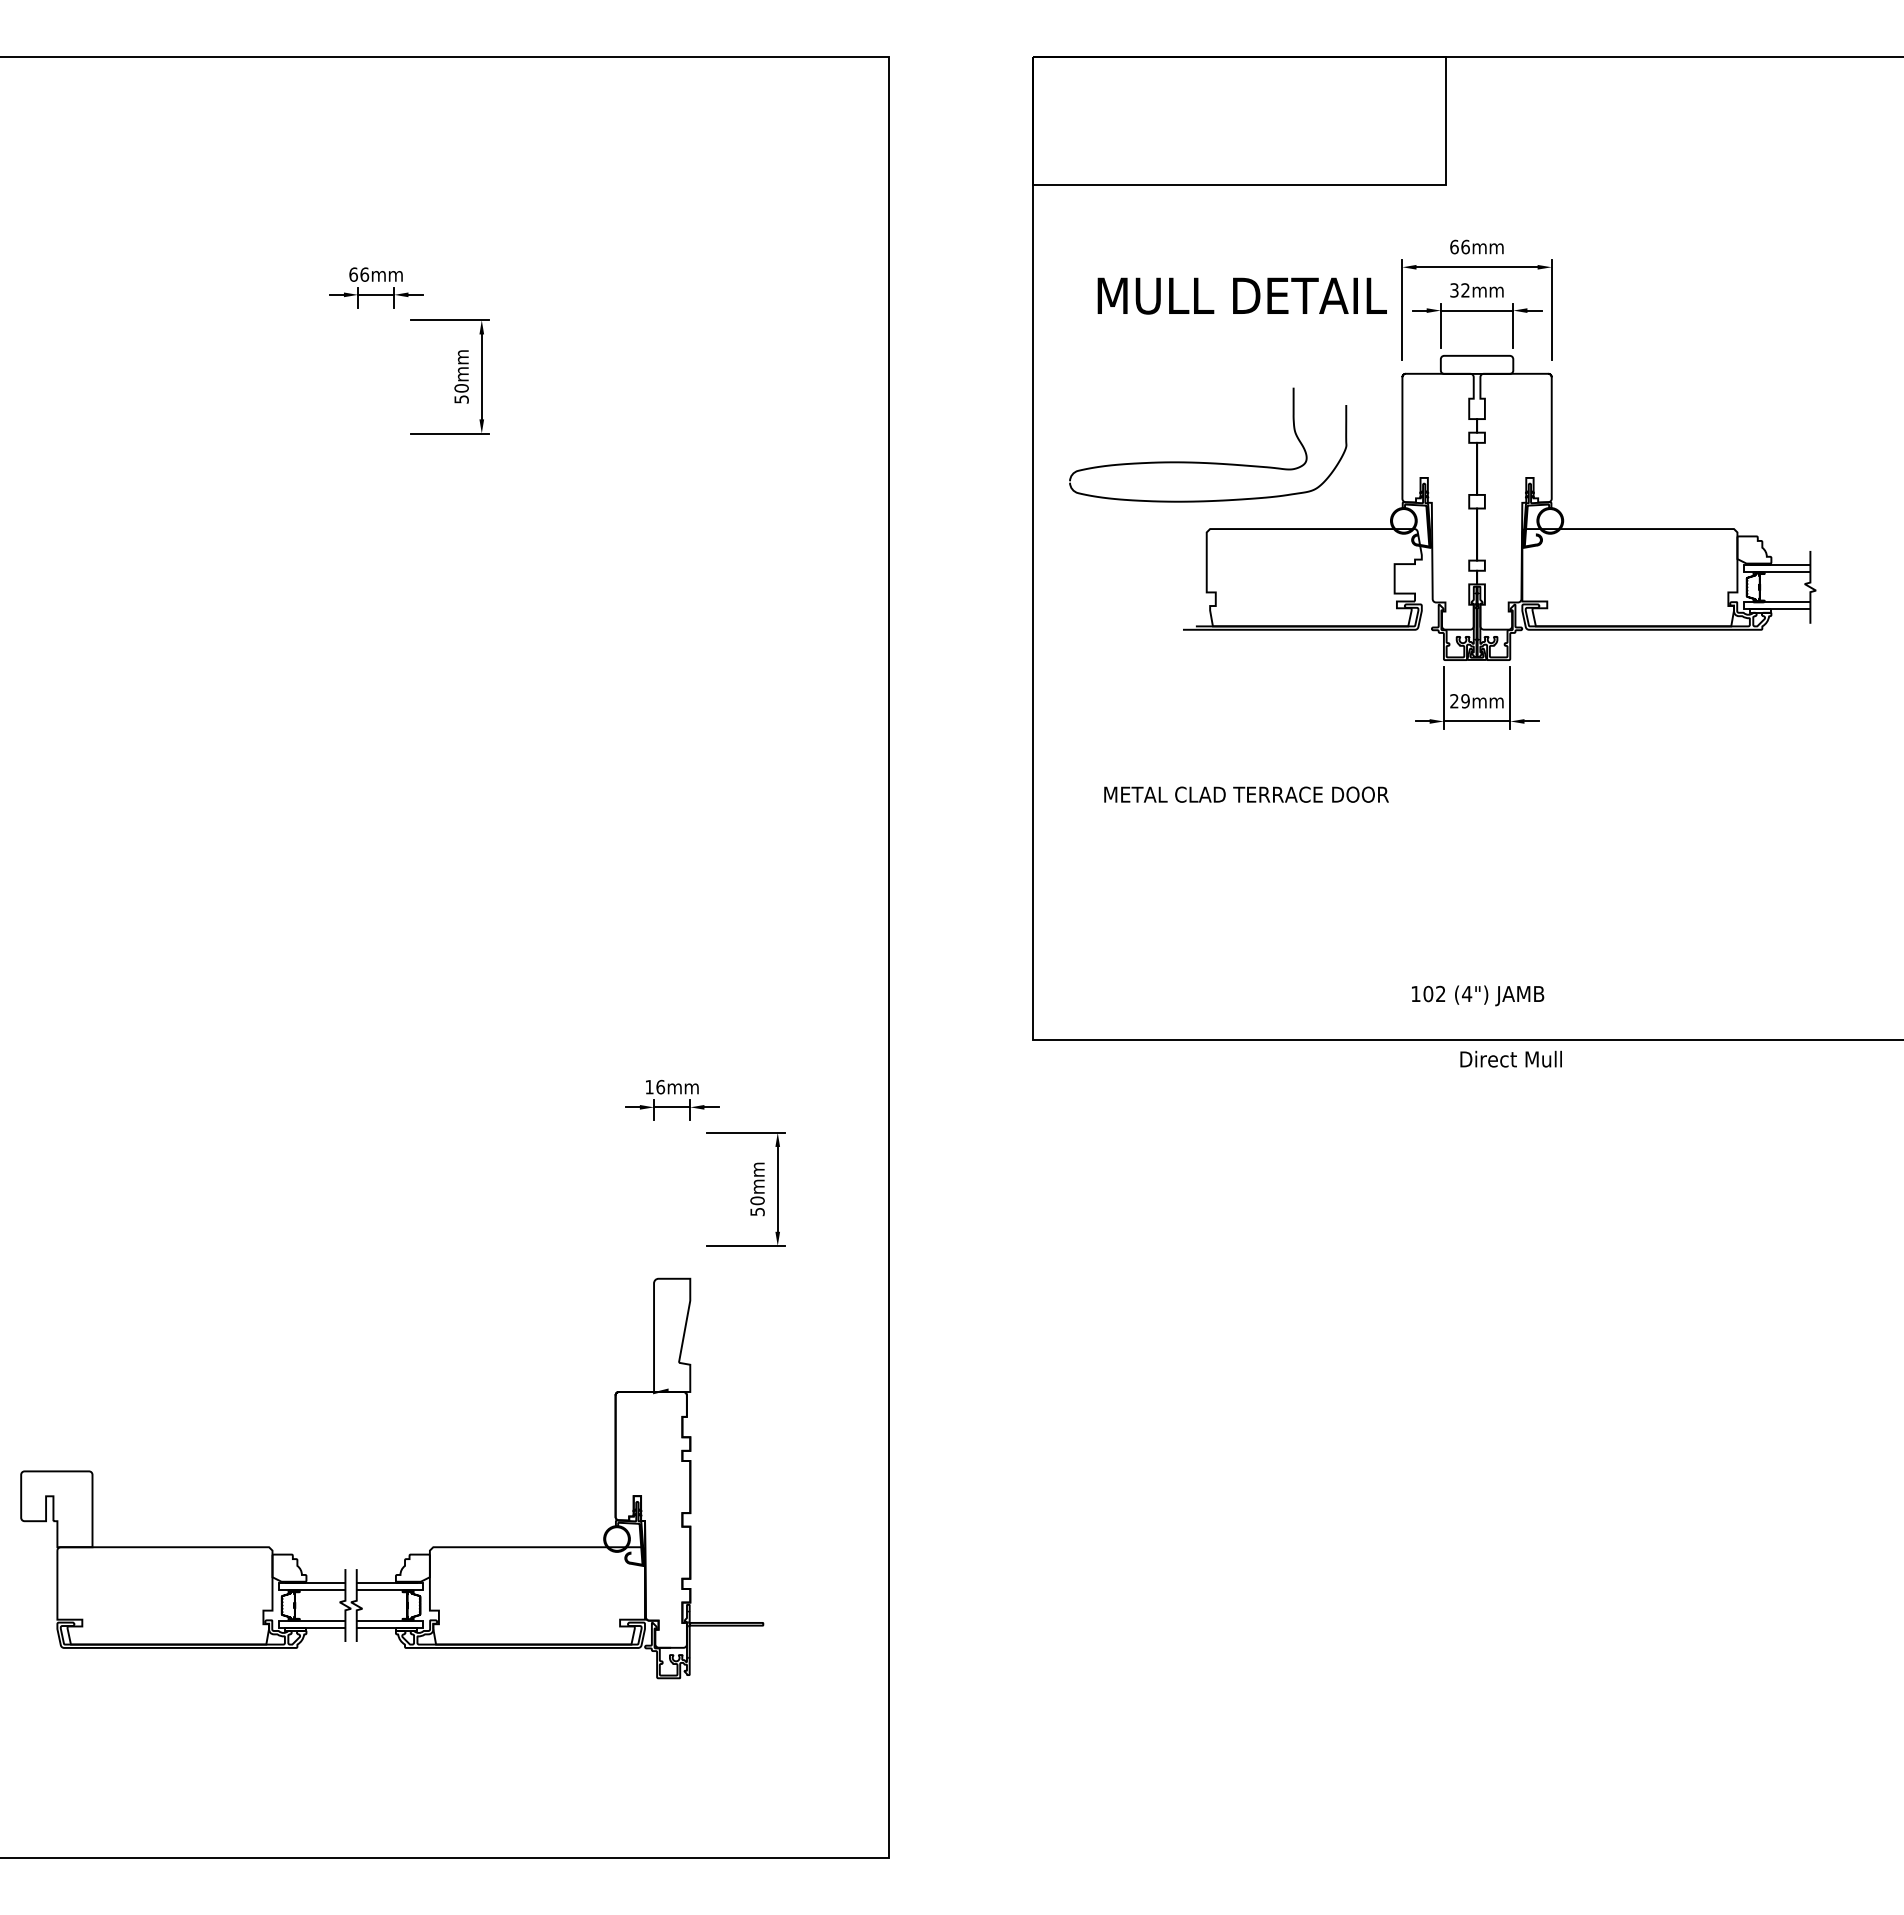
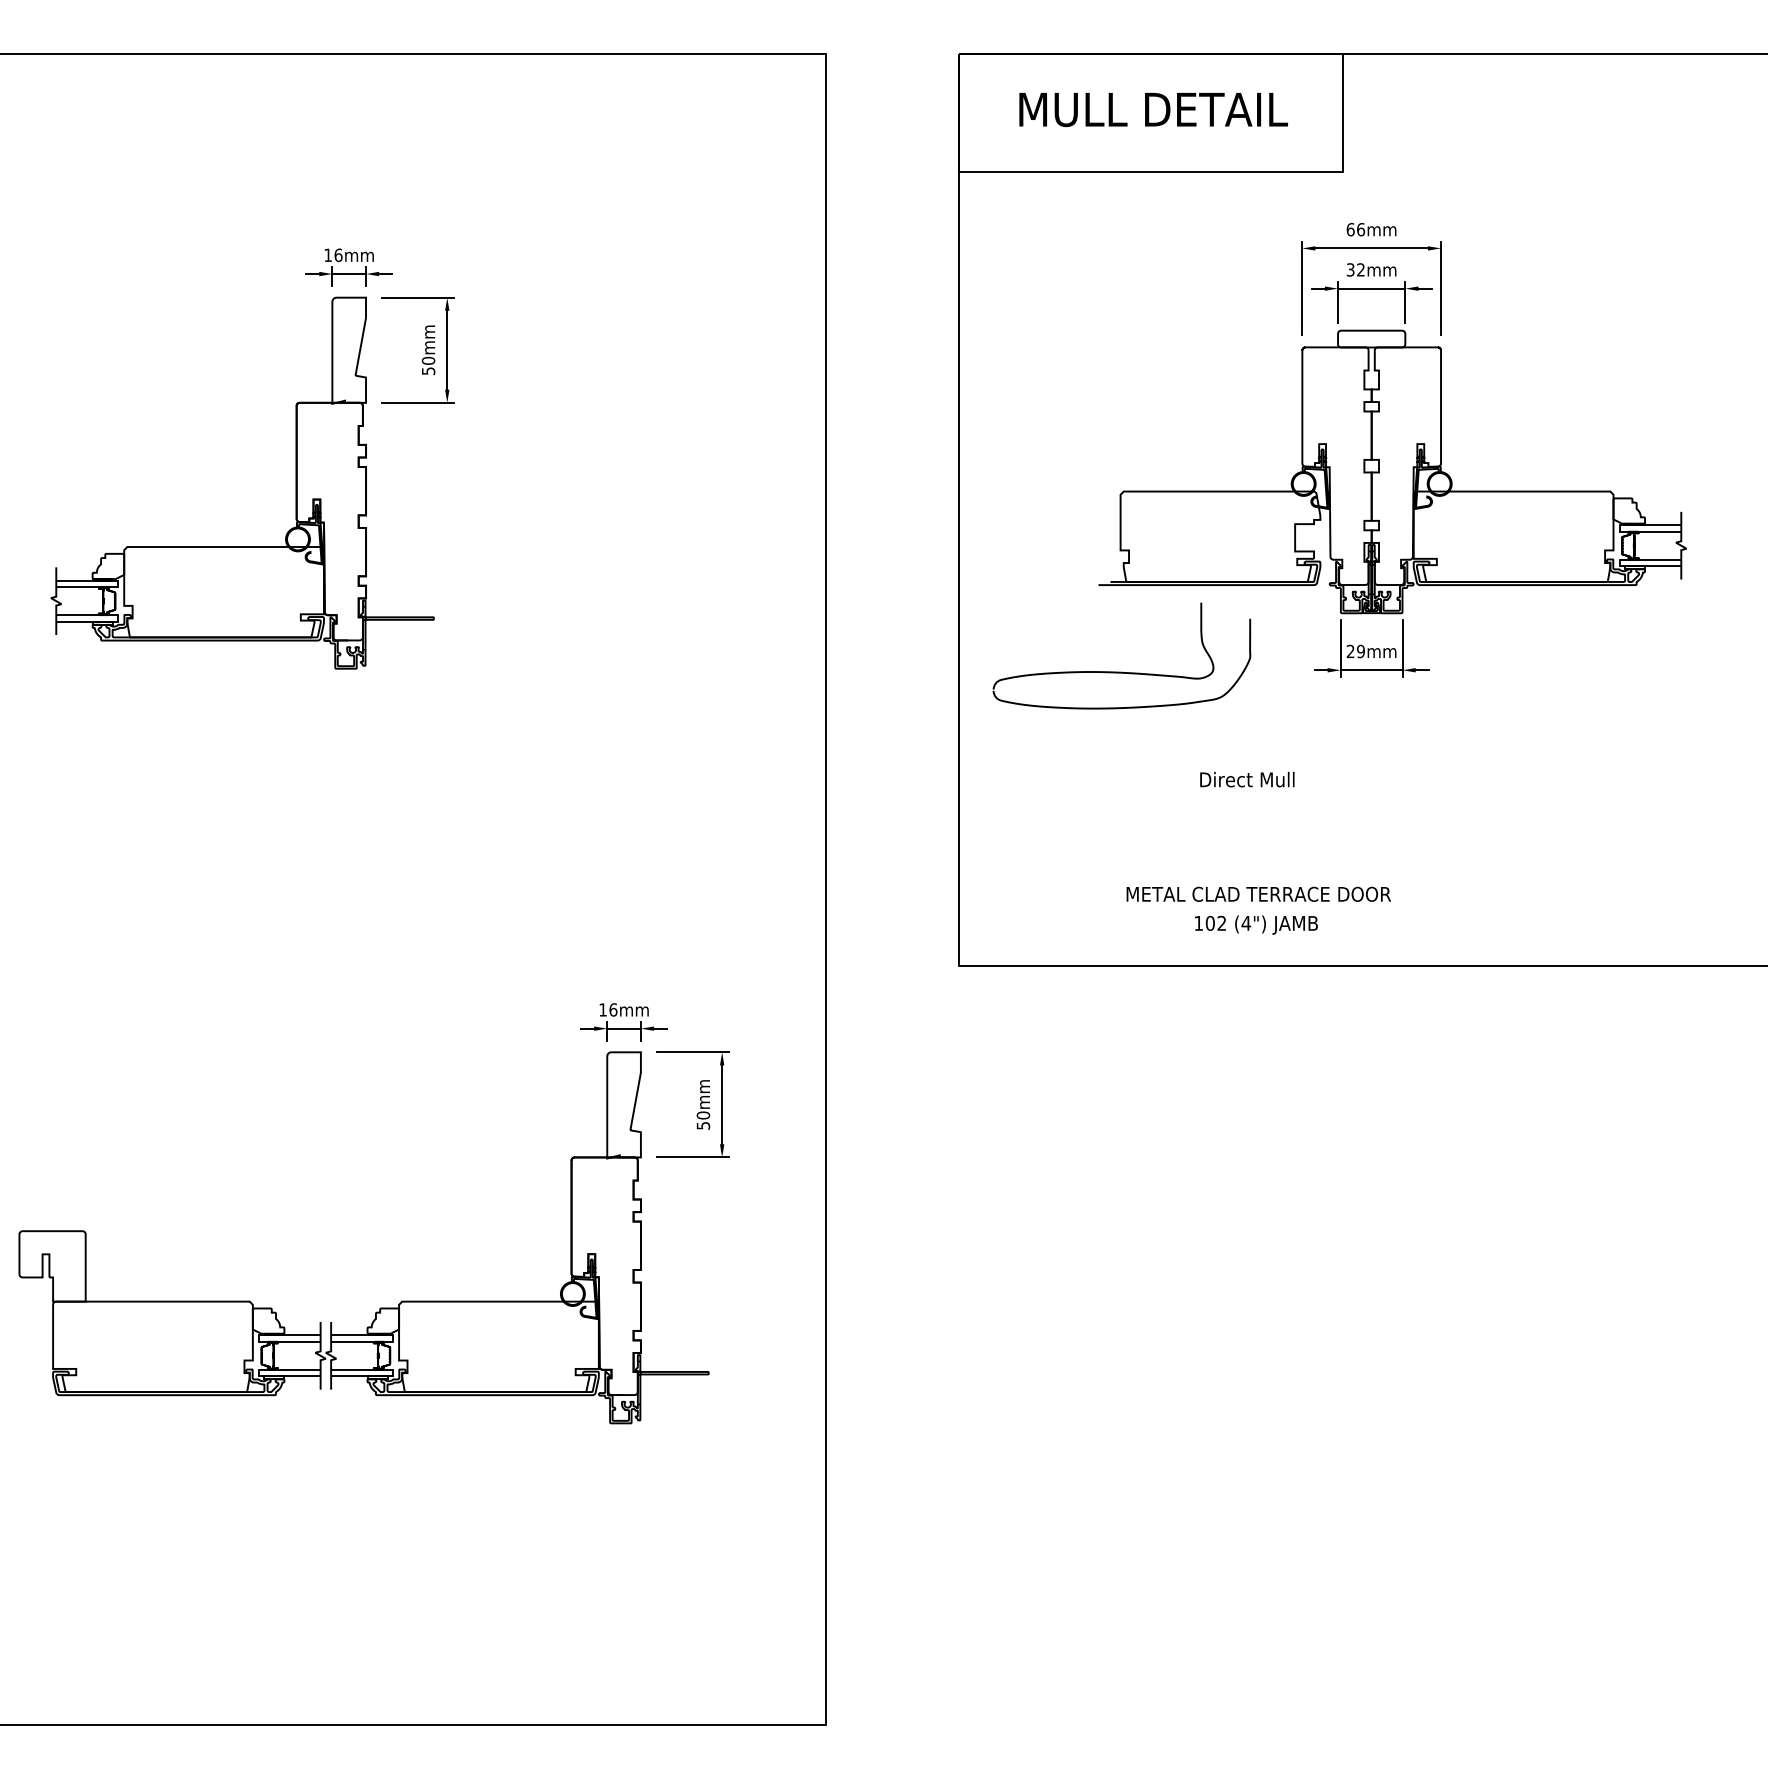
text: (353, 274) -> (328, 255), 66mm -> 16mm
text: (1241, 295) -> (1152, 109), moved
part: (1208, 462) -> (1122, 672), moved
part: (318, 519) -> (295, 482), added
text: (1246, 794) -> (1258, 894), moved
text: (1478, 995) -> (1256, 924), moved
text: (1510, 1058) -> (1246, 778), moved
part: (410, 1553) -> (381, 1307), moved

